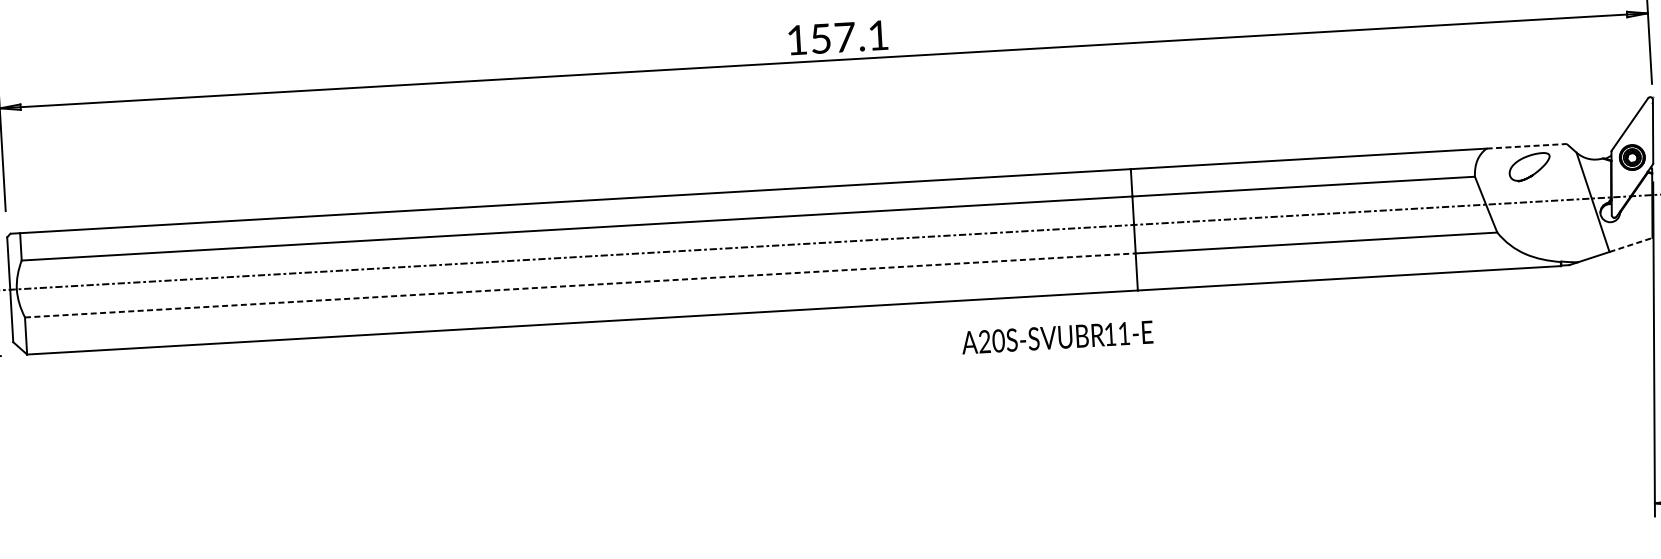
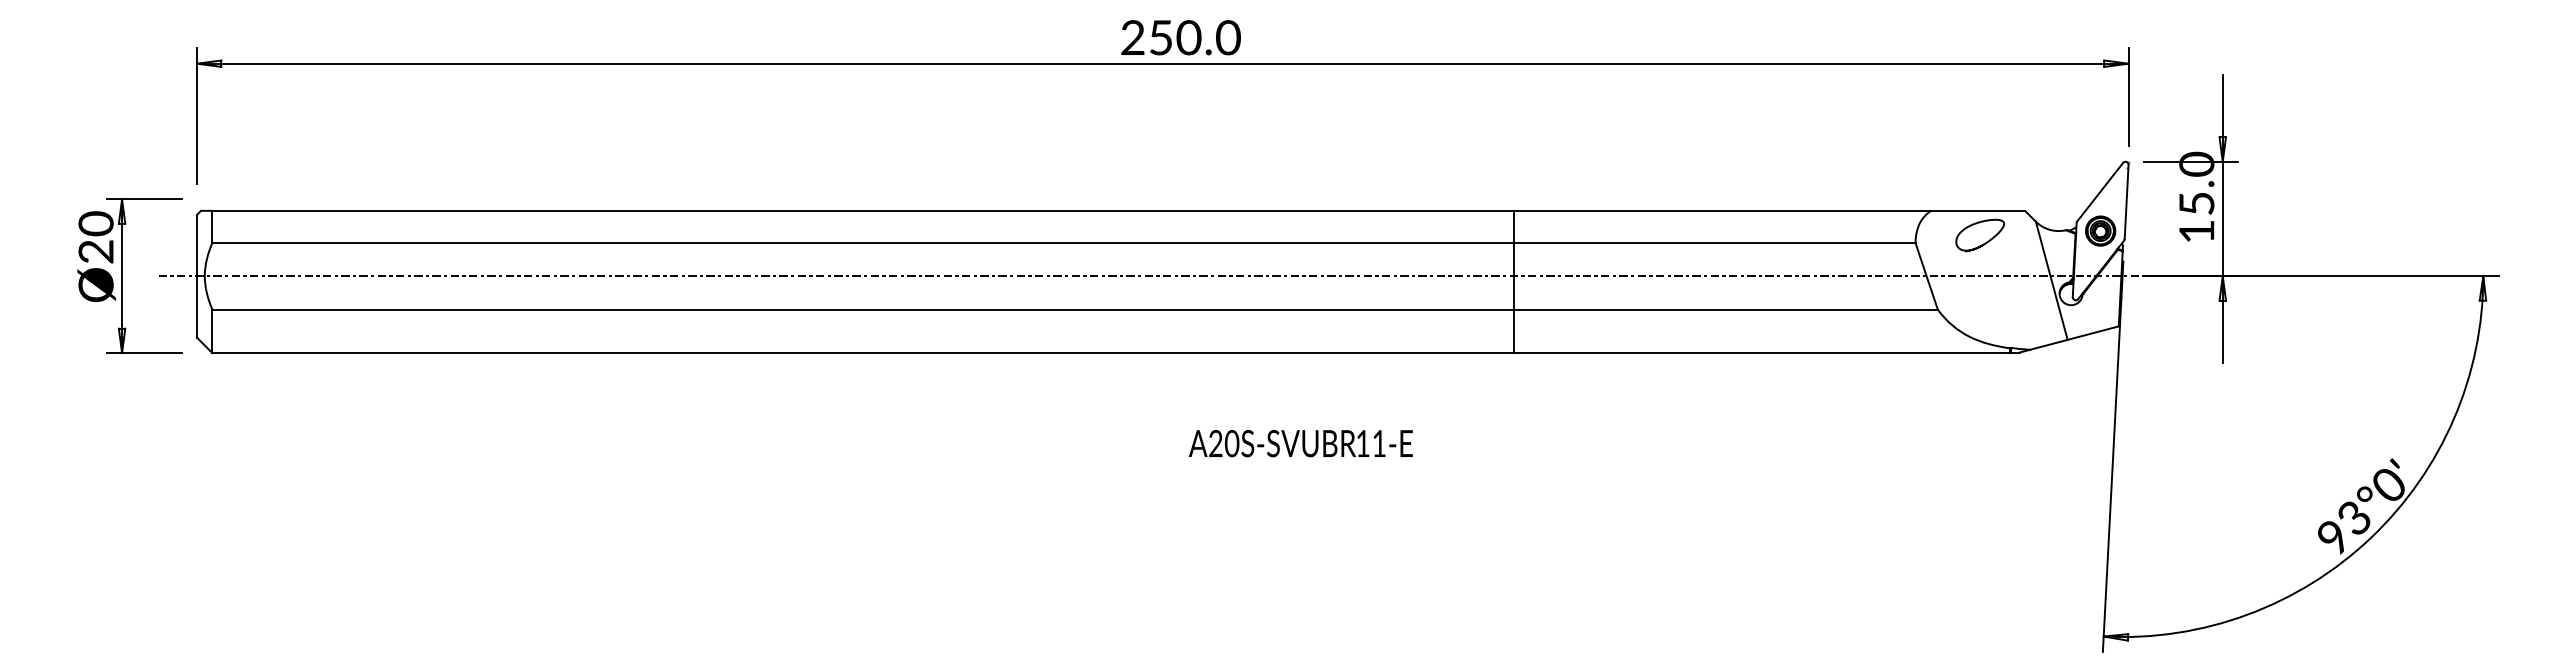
text: (837, 37) -> (1180, 37), 157.1 -> 250.0
line: (1527, 145) -> (1978, 210), dashed -> solid
line: (1631, 245) -> (2093, 333), dashed -> solid
line: (580, 285) -> (863, 309), dashed -> solid
text: (1056, 337) -> (1300, 443), moved

